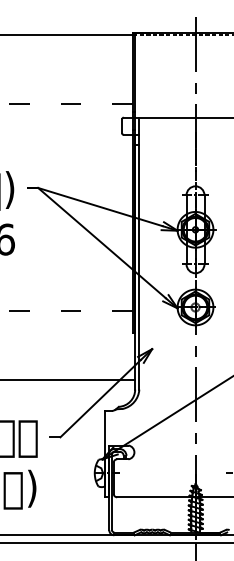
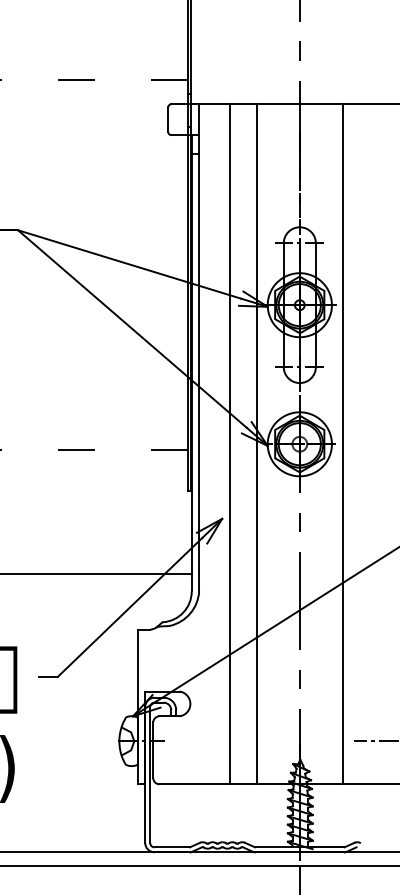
line: (156, 307) -> (229, 444), added
line: (171, 307) -> (256, 444), added
line: (219, 307) -> (342, 444), added

